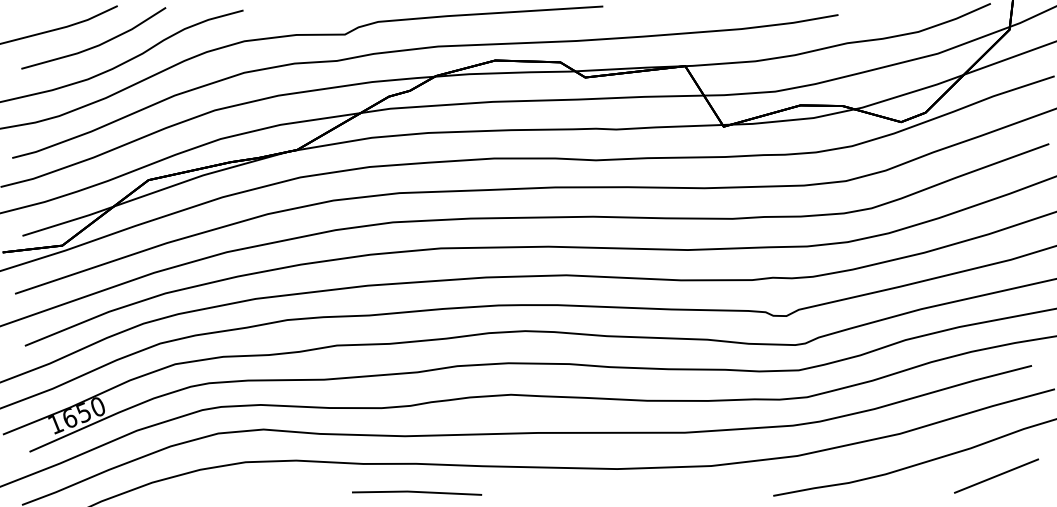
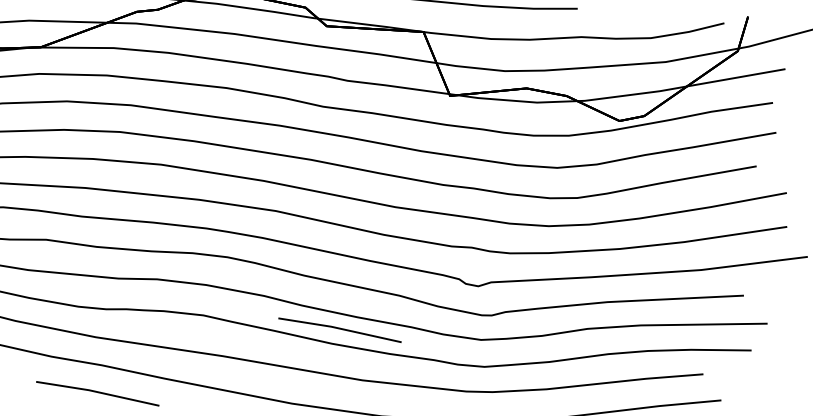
line: (653, 384) -> (340, 329), added

